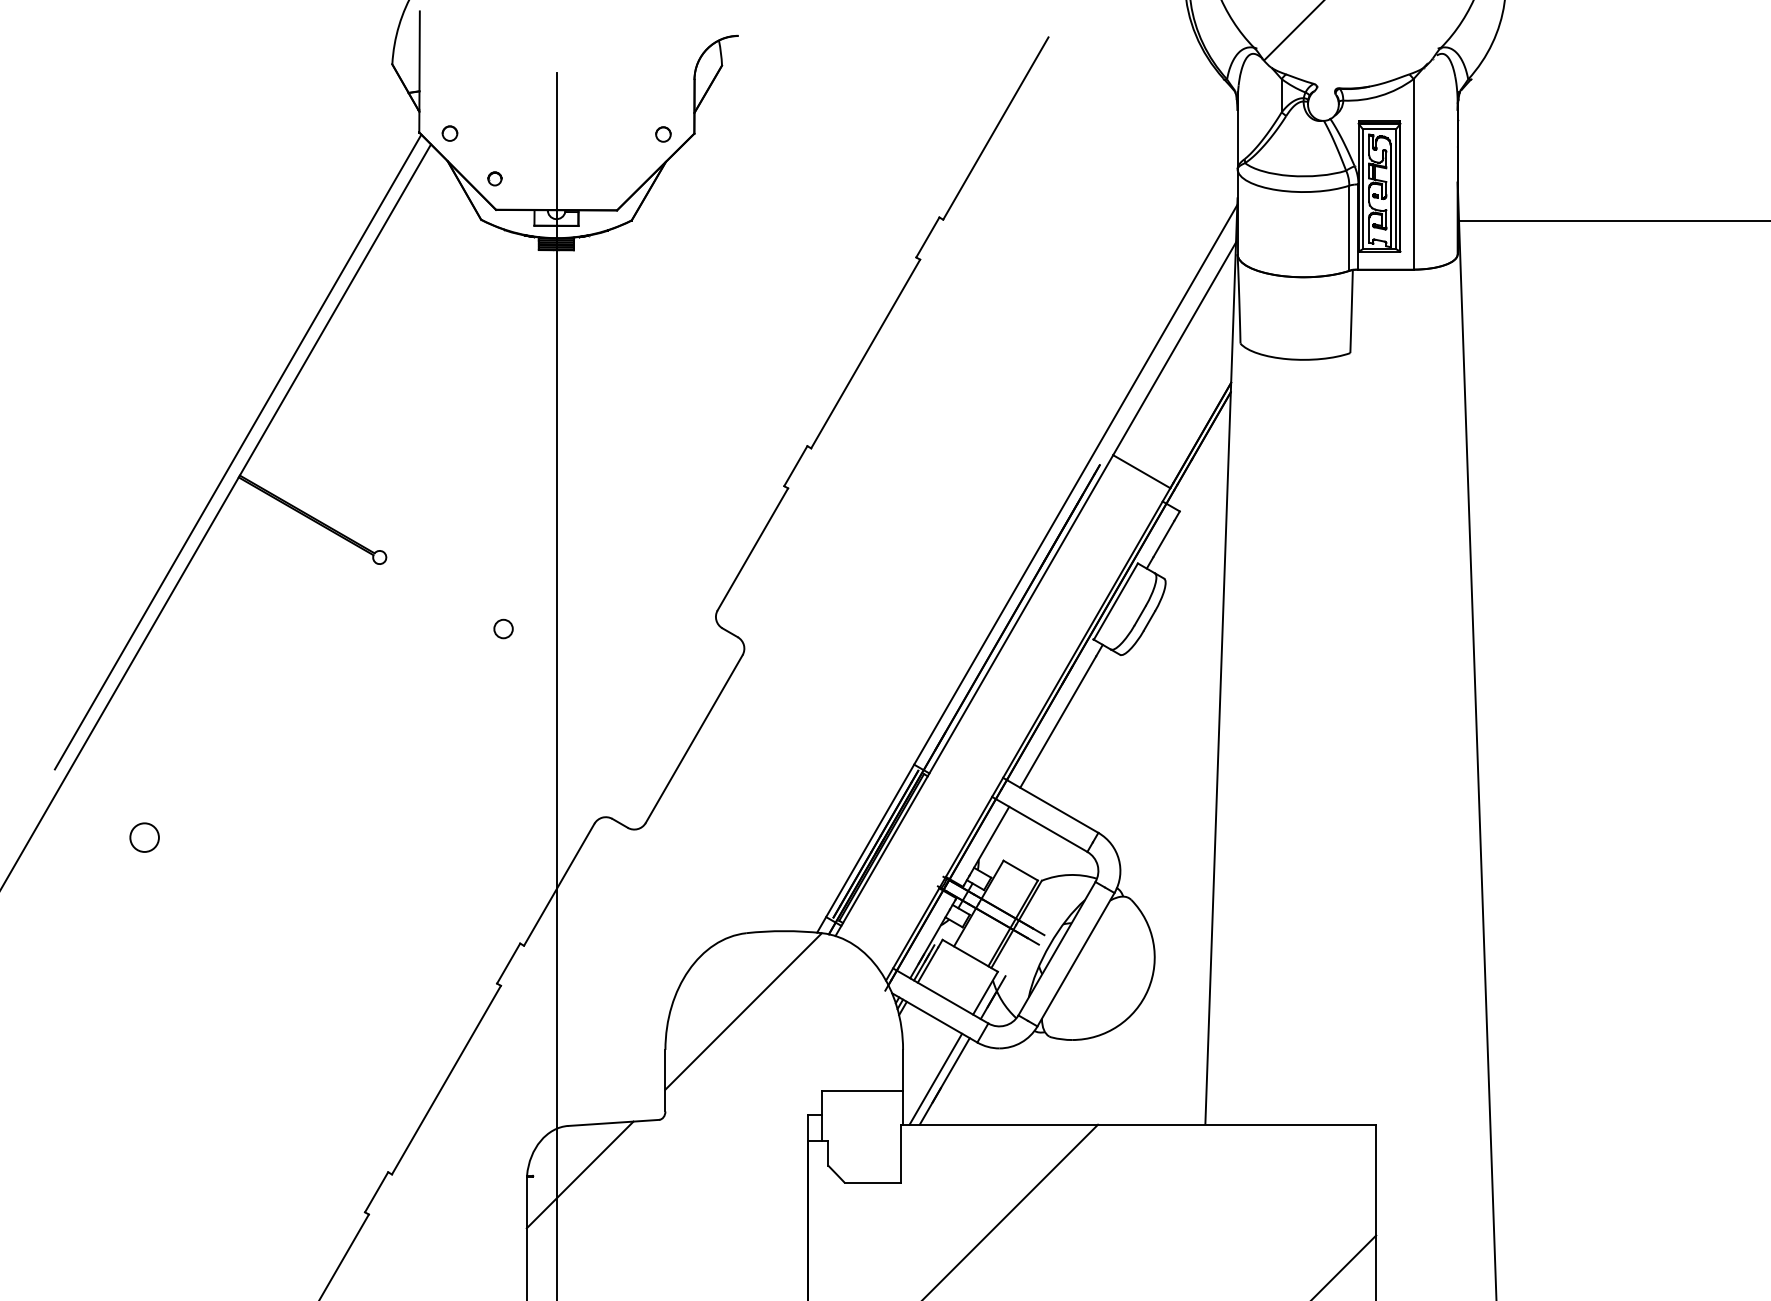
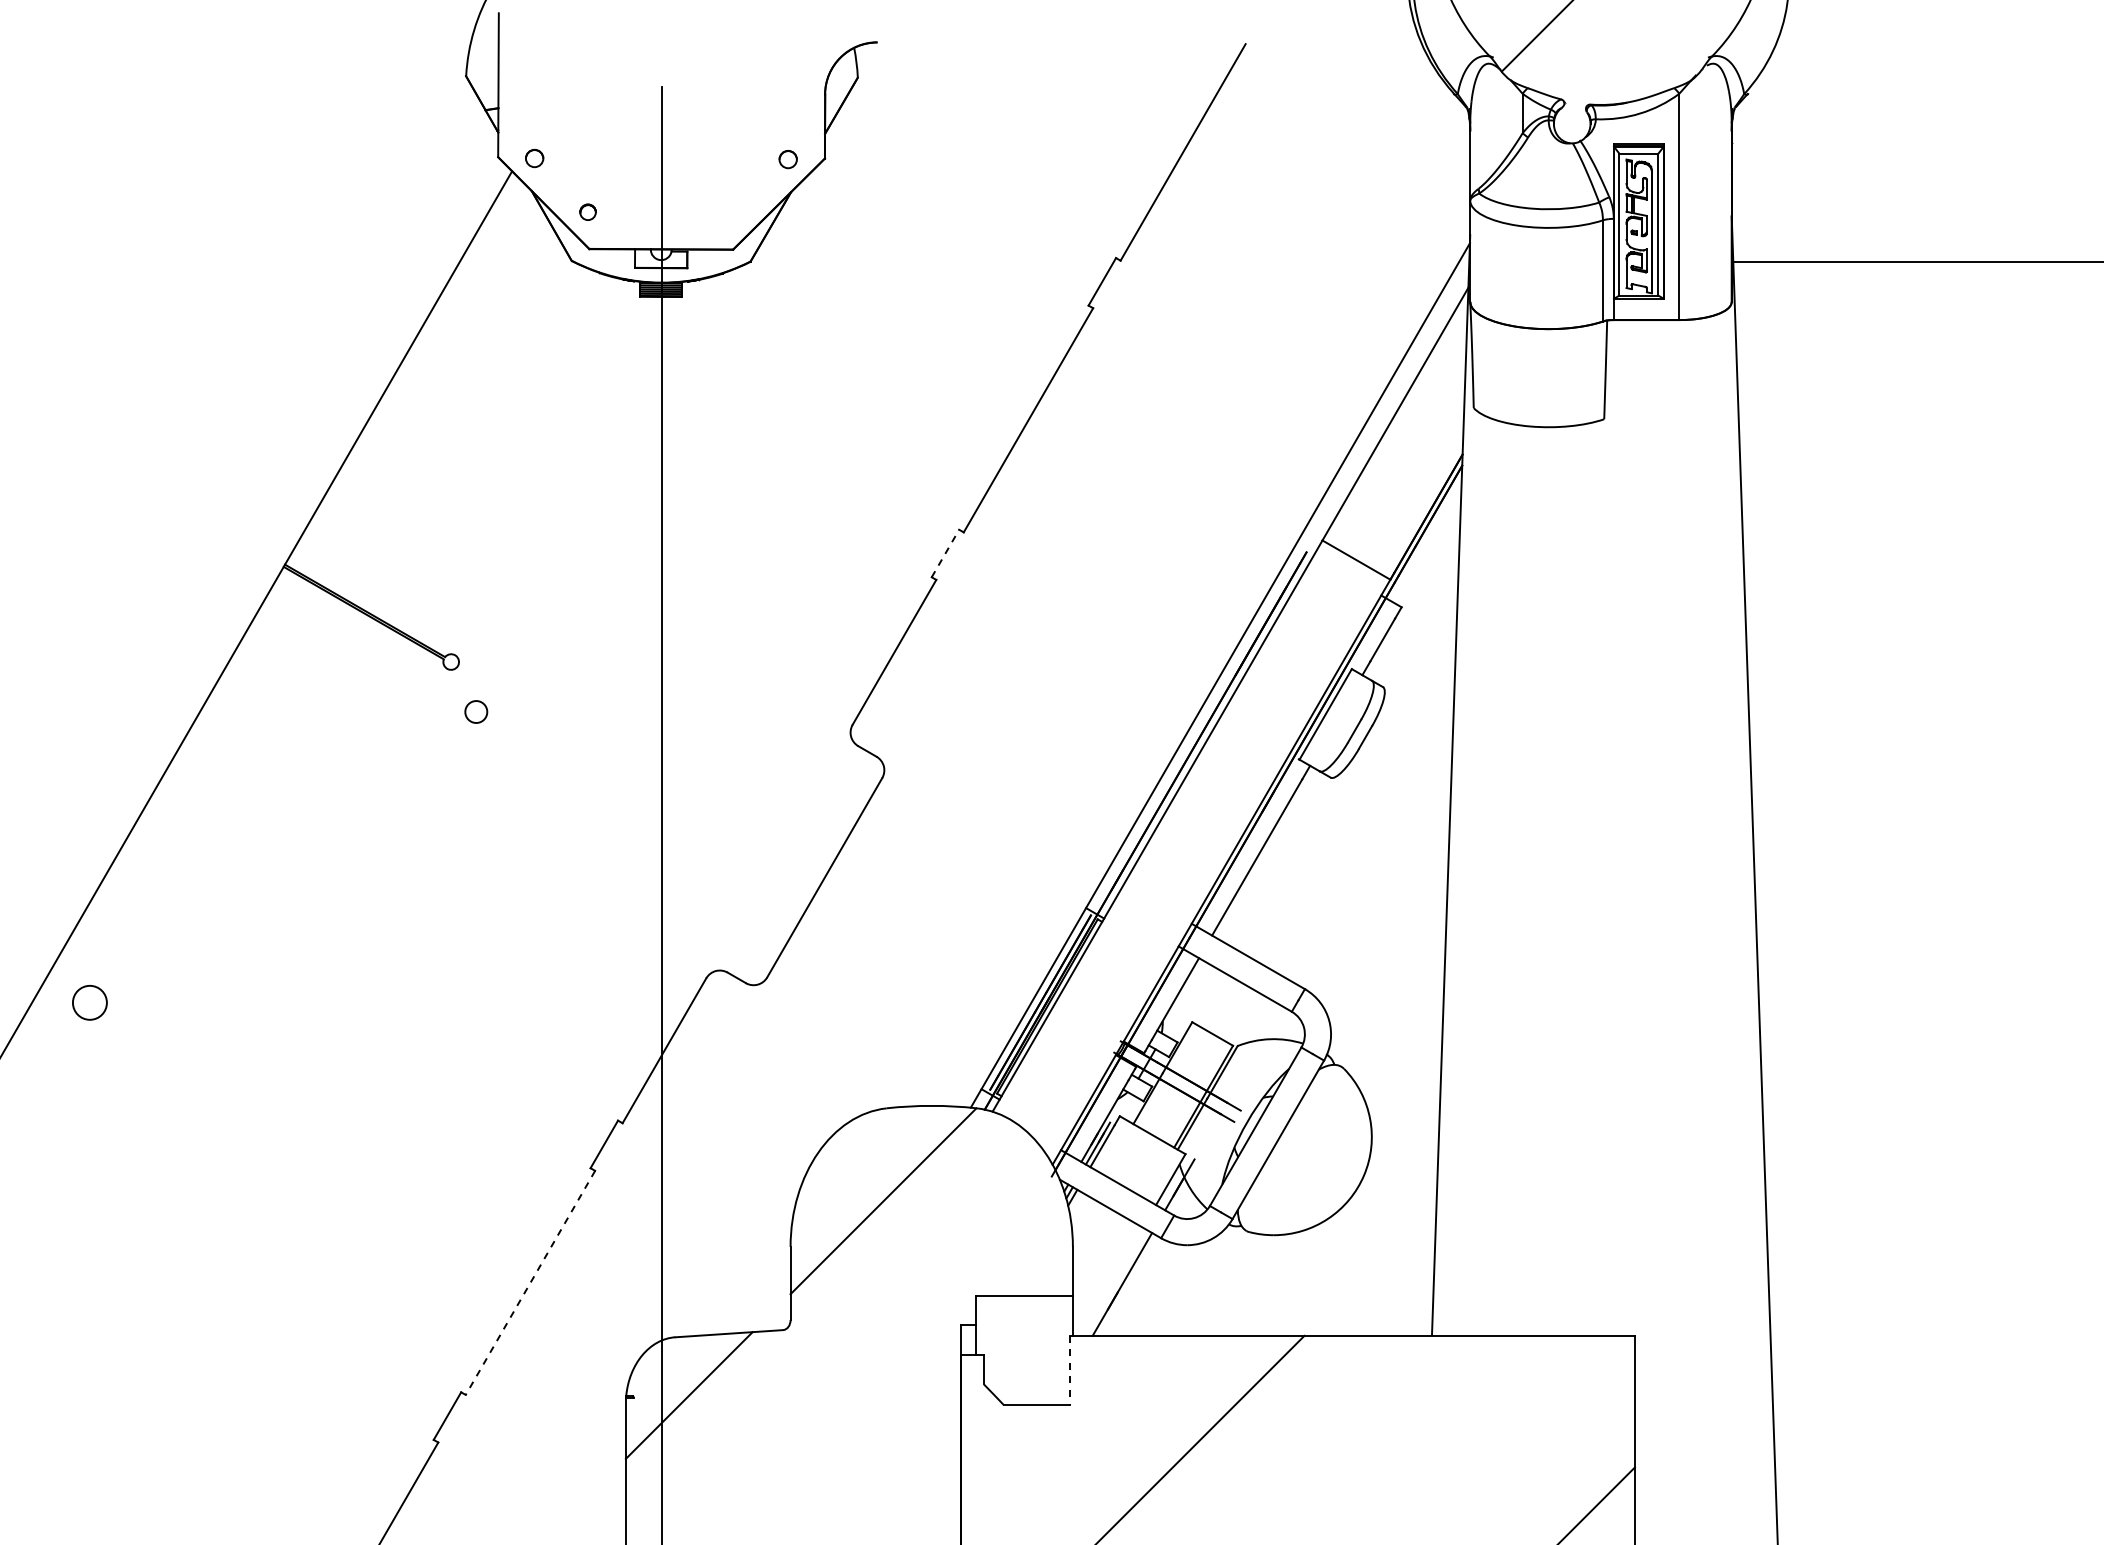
line: (237, 451) -> (282, 536), removed
line: (795, 466) -> (945, 553), solid -> dashed
circle: (503, 628) -> (476, 711), moved
circle: (144, 837) -> (89, 1002), moved
line: (935, 1078) -> (1111, 1281), removed
line: (446, 1080) -> (530, 1283), solid -> dashed
line: (901, 1153) -> (1070, 1370), solid -> dashed

